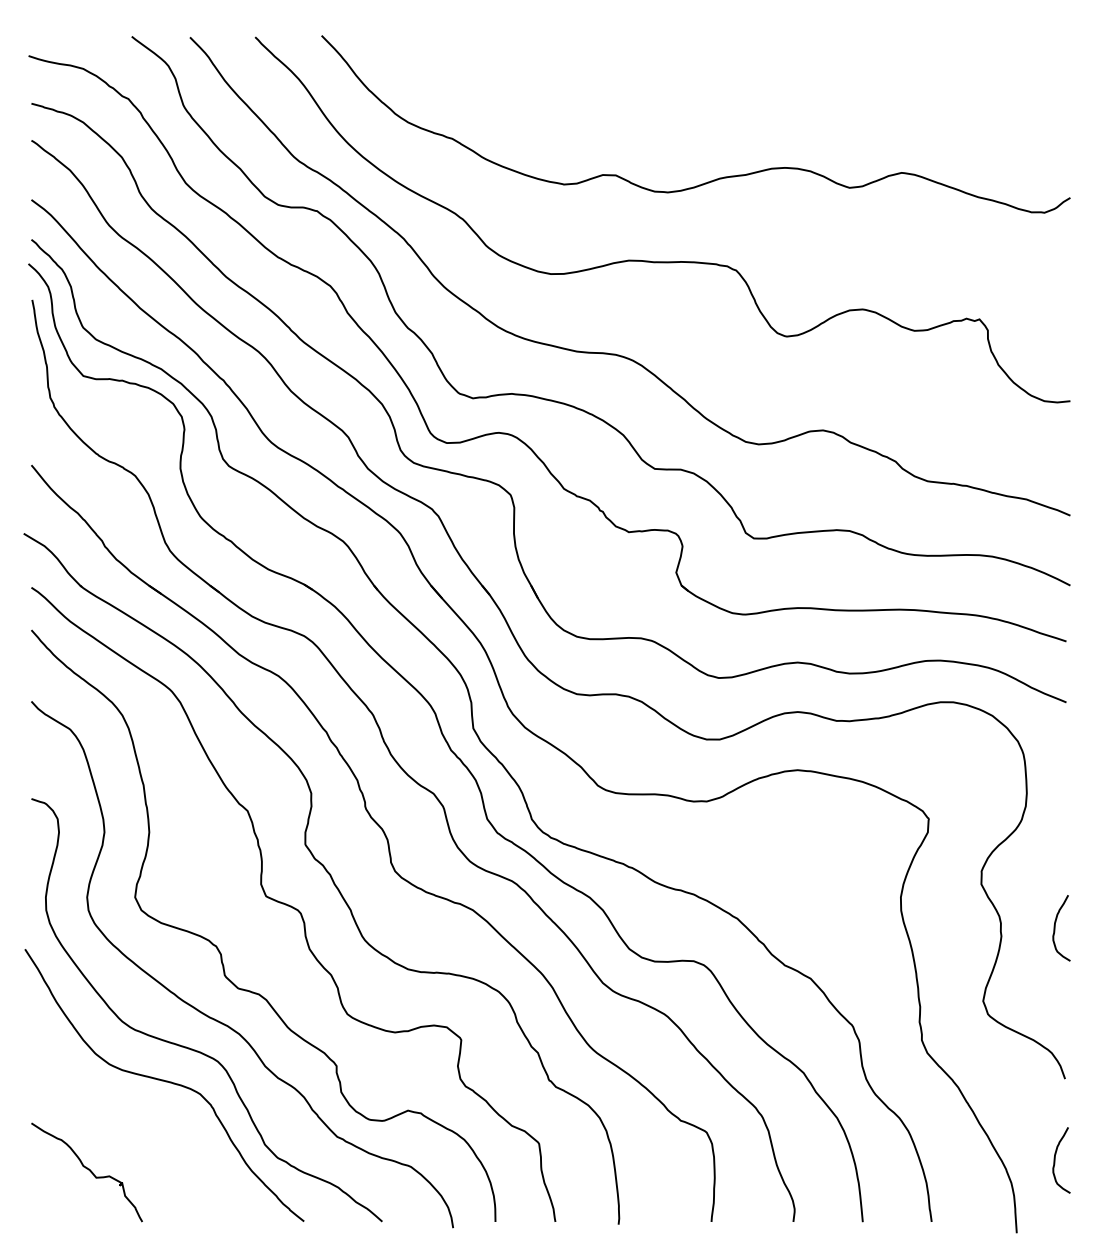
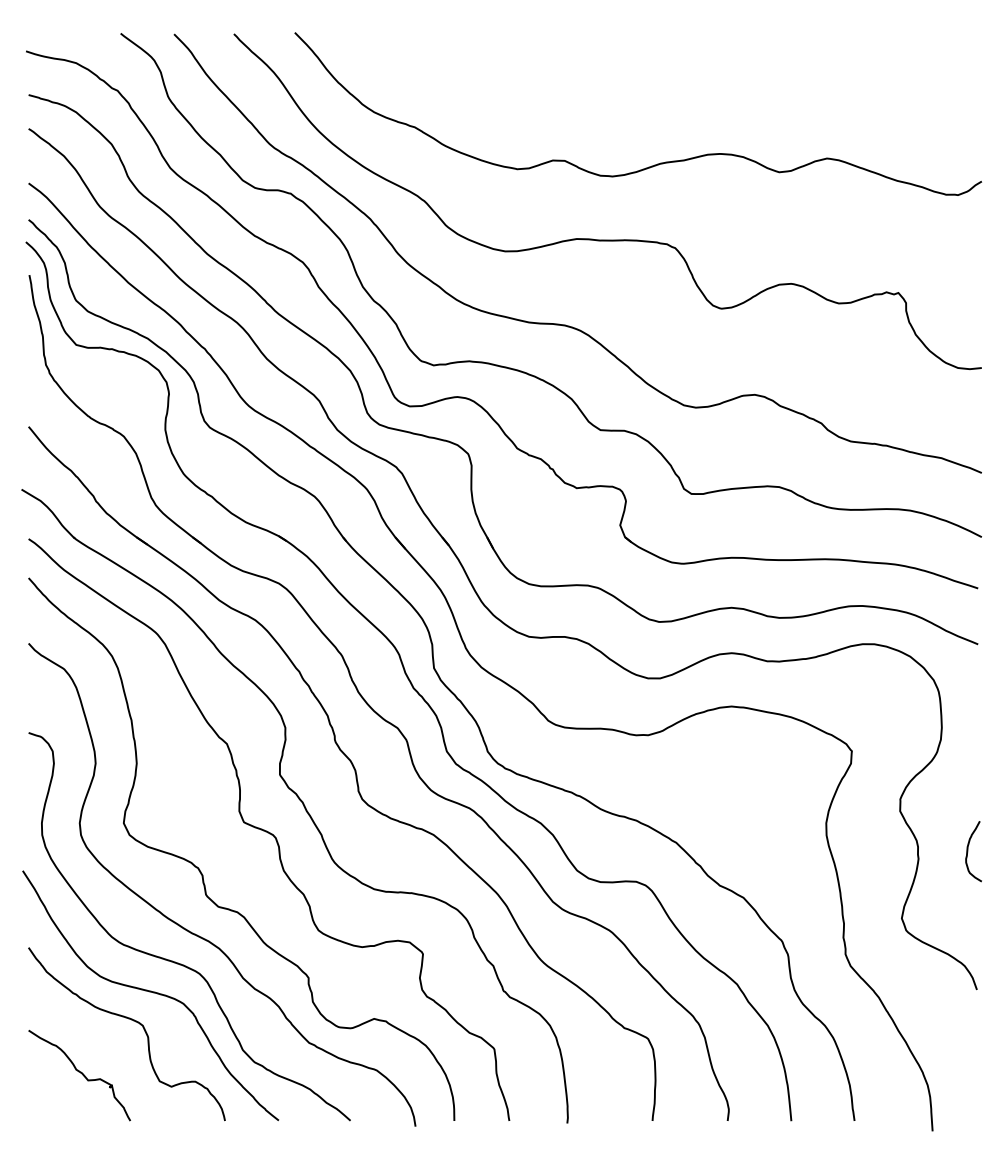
curve: (145, 1113) -> (133, 1021), added
curve: (1055, 1160) -> (968, 1064), removed

